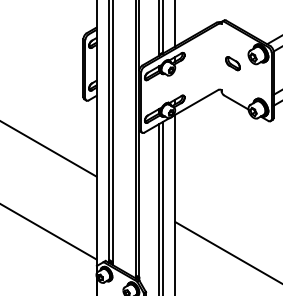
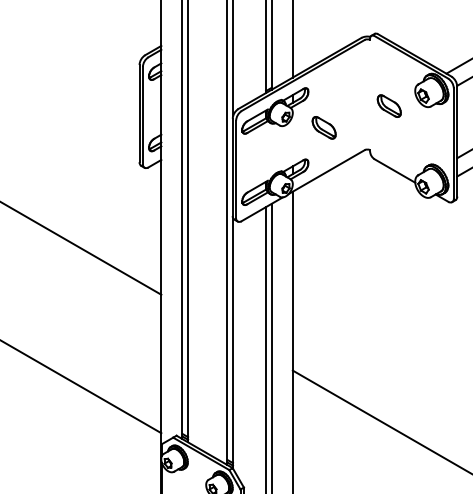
part: (193, 76) -> (323, 127), added

